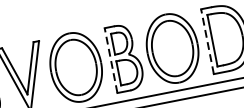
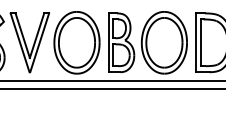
line: (207, 41) -> (196, 42), dashed -> solid
line: (110, 60) -> (108, 42), dashed -> solid

